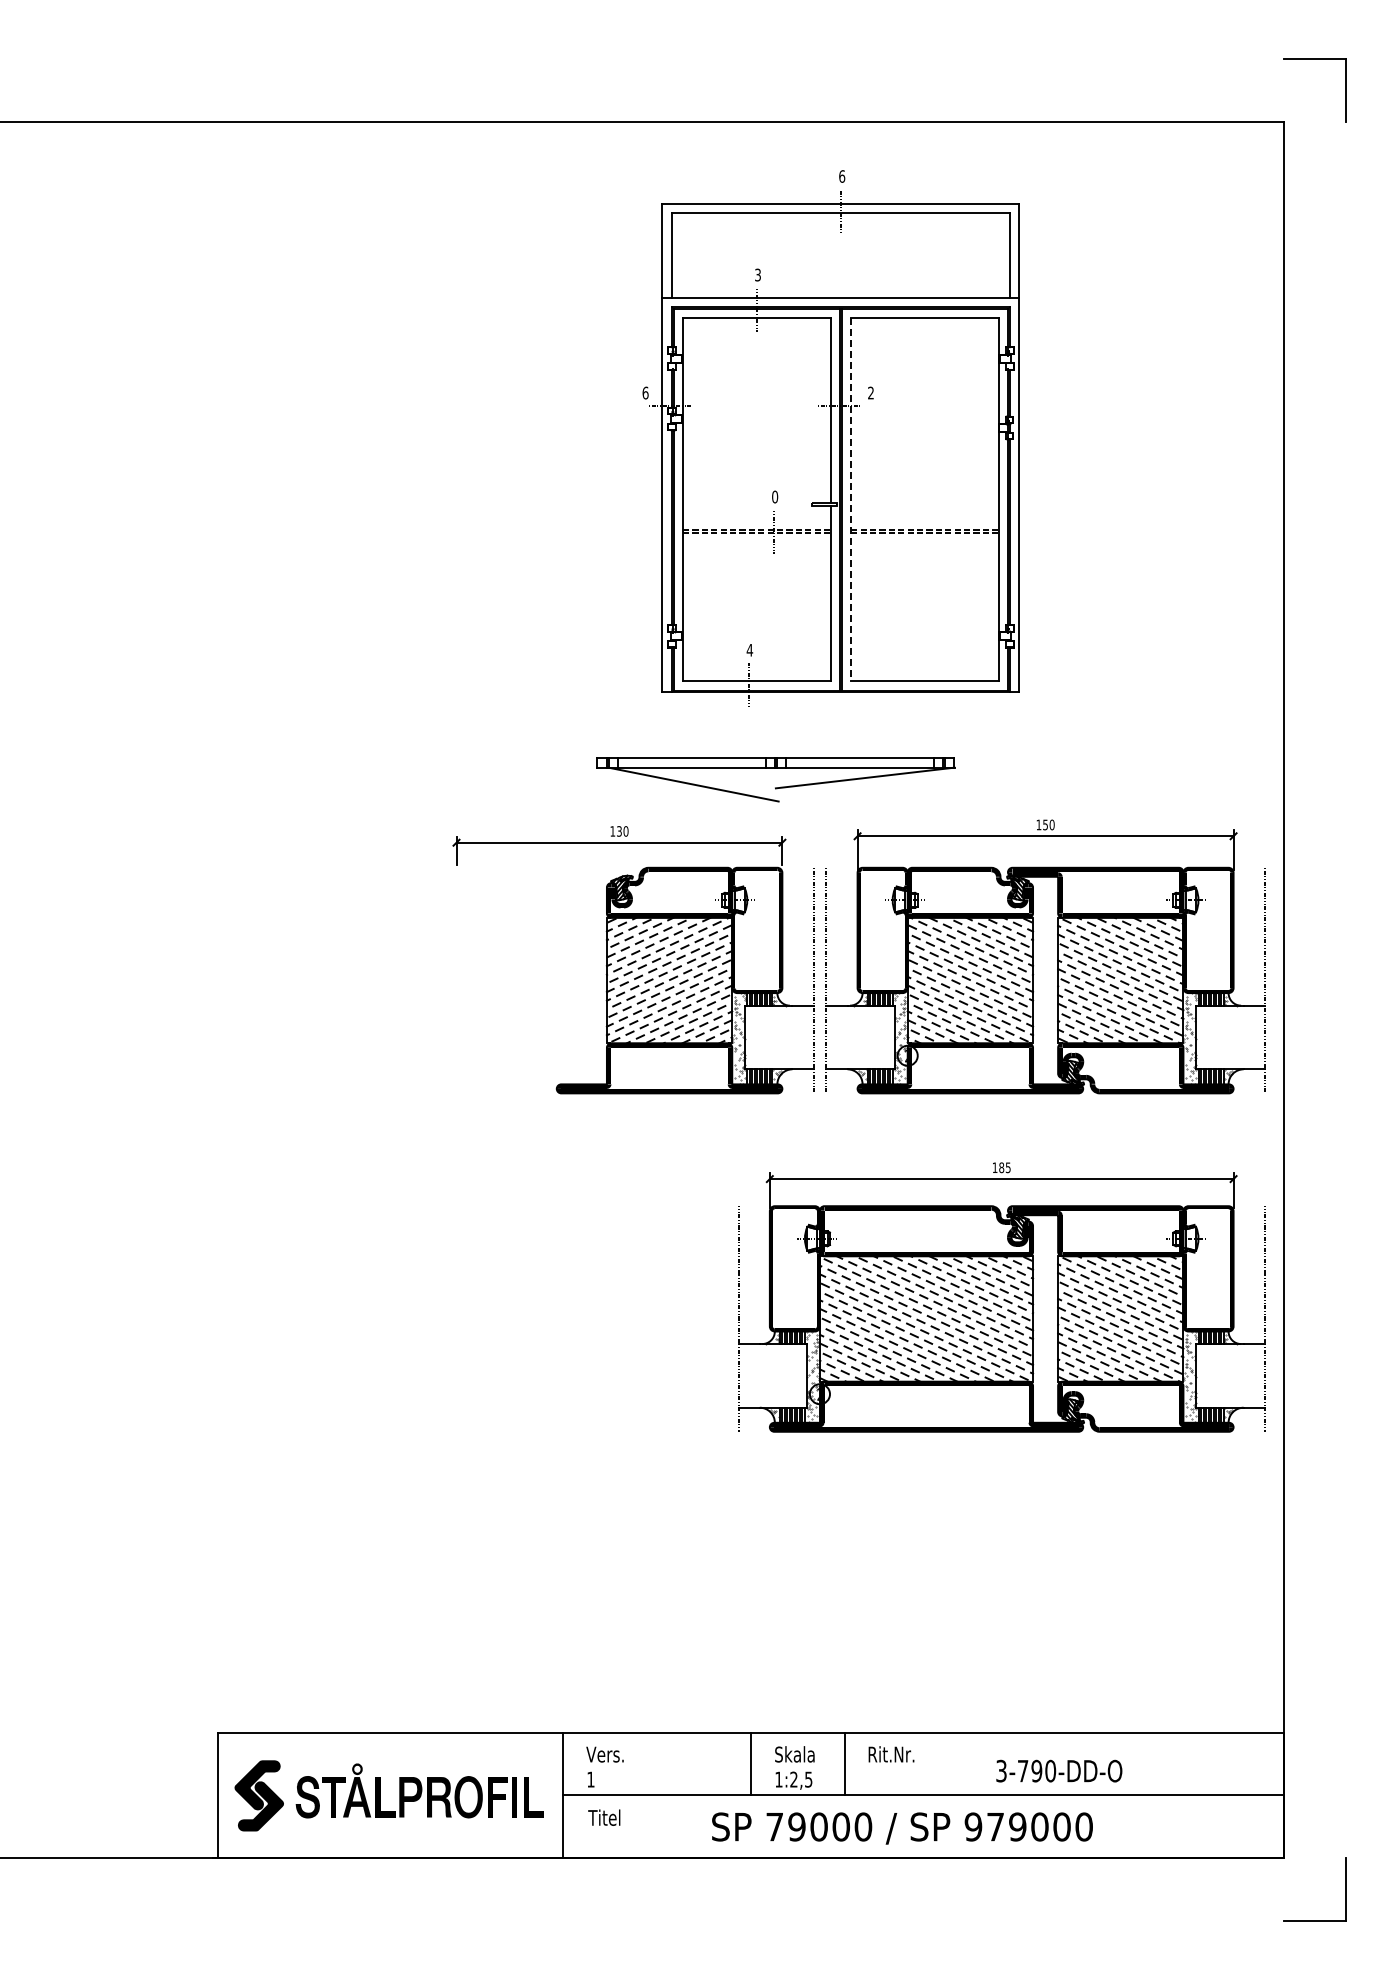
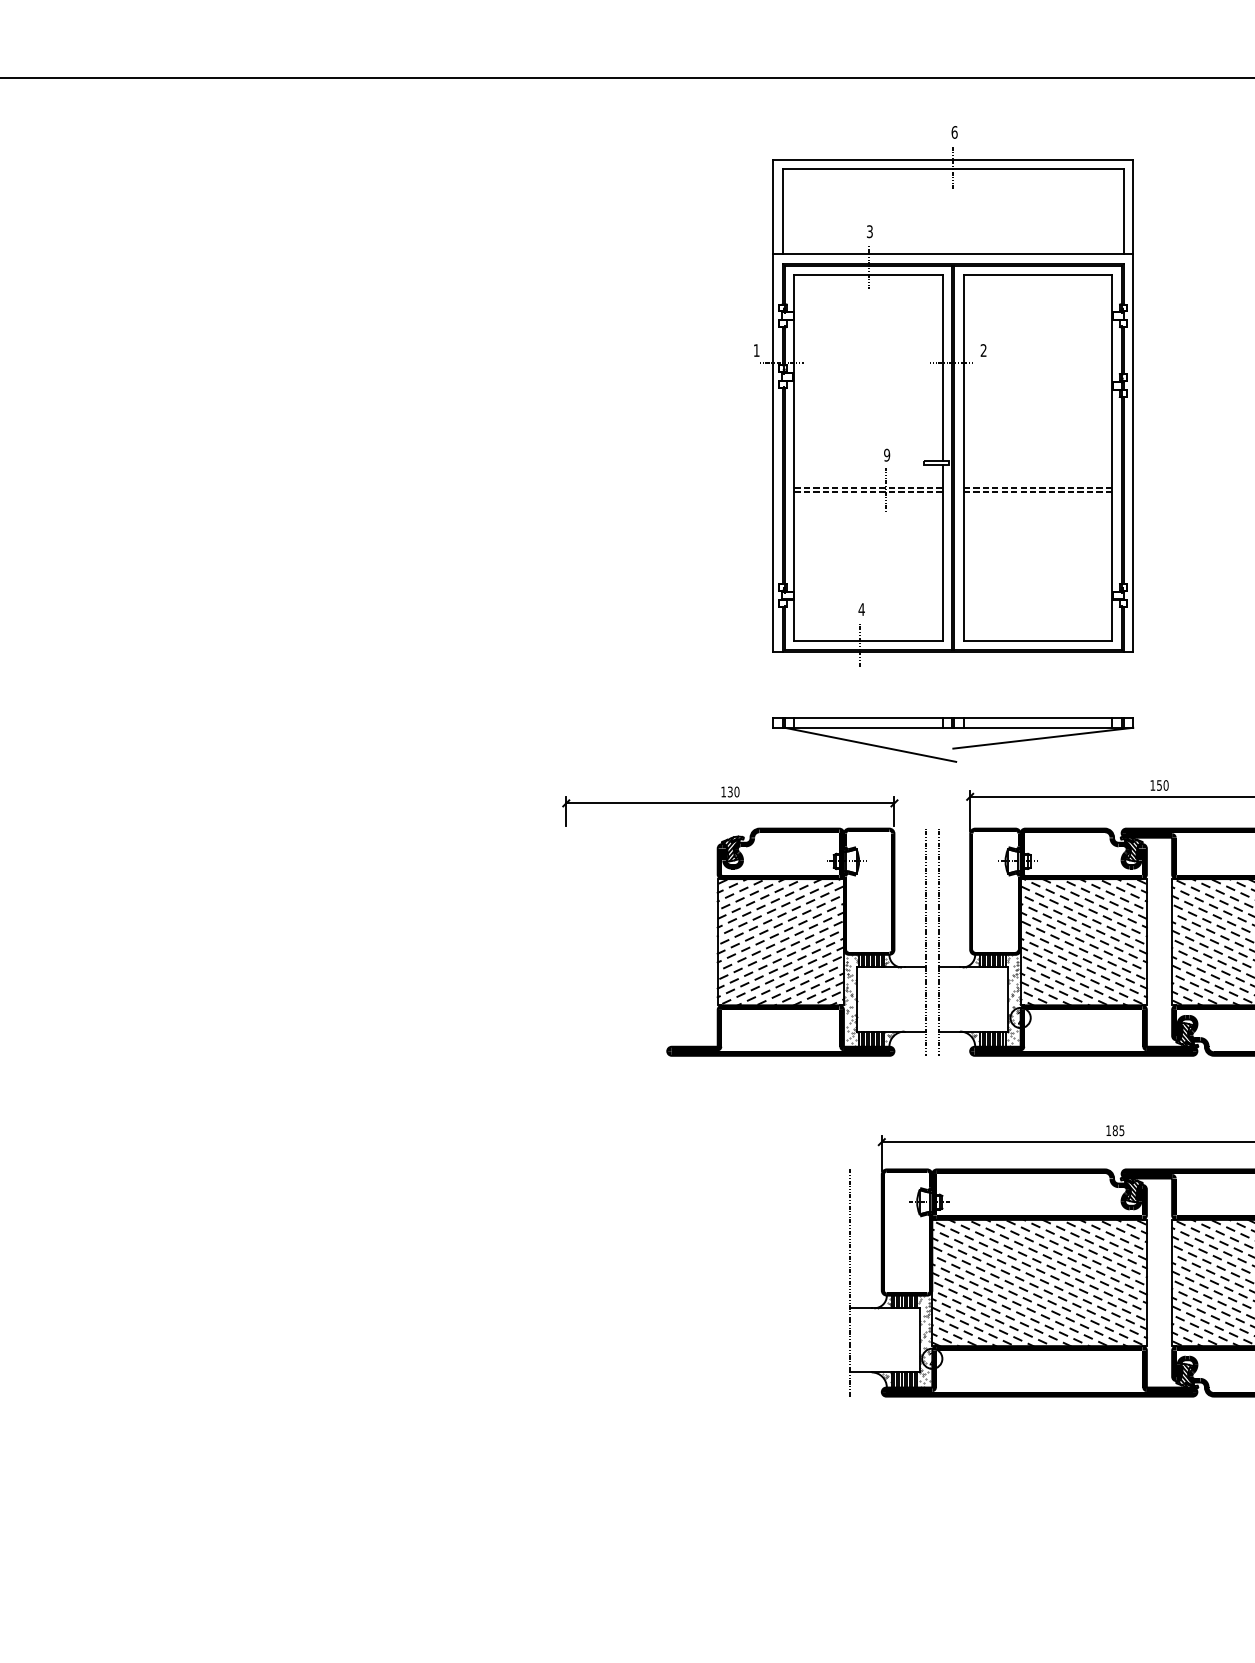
text: (645, 392) -> (756, 349), 6 -> 1
text: (774, 497) -> (886, 455), 0 -> 9
line: (851, 500) -> (964, 458), dashed -> solid
part: (775, 787) -> (952, 747), moved

